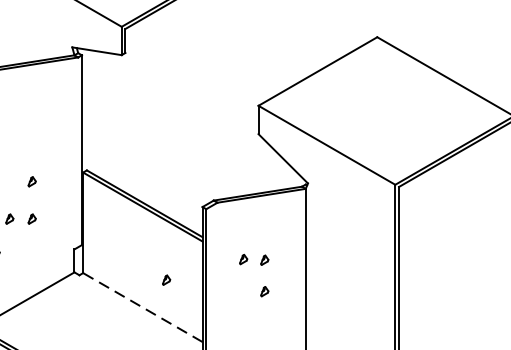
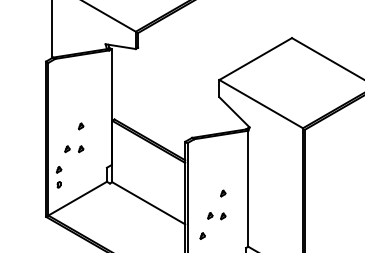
part: (253, 260) -> (216, 216), moved
part: (167, 280) -> (163, 186), removed
line: (142, 307) -> (148, 203), dashed -> solid

